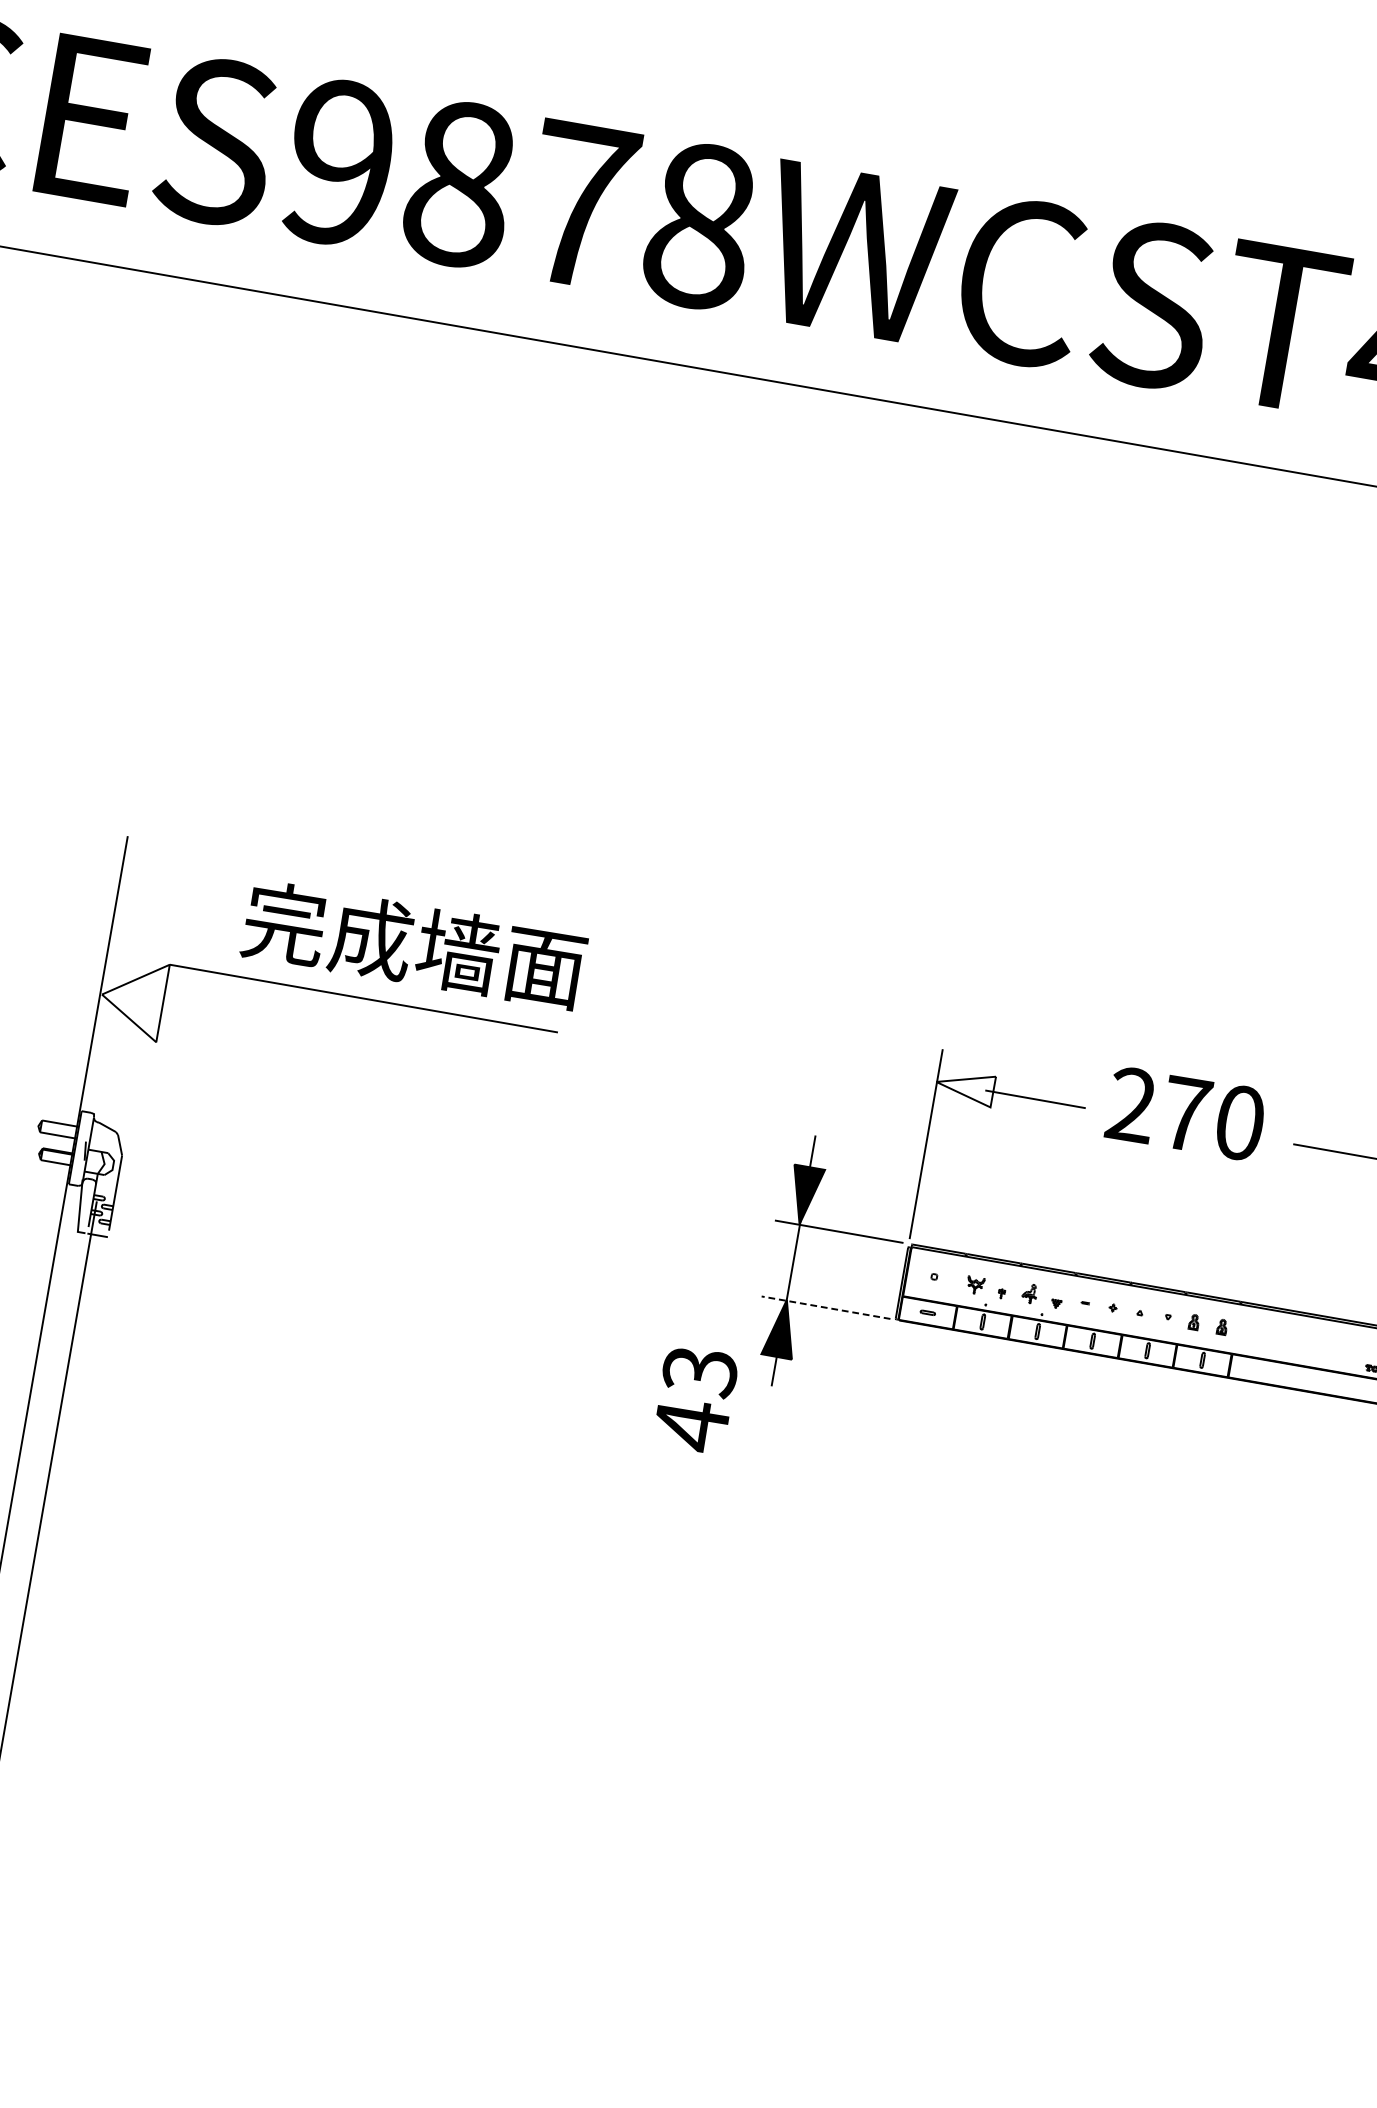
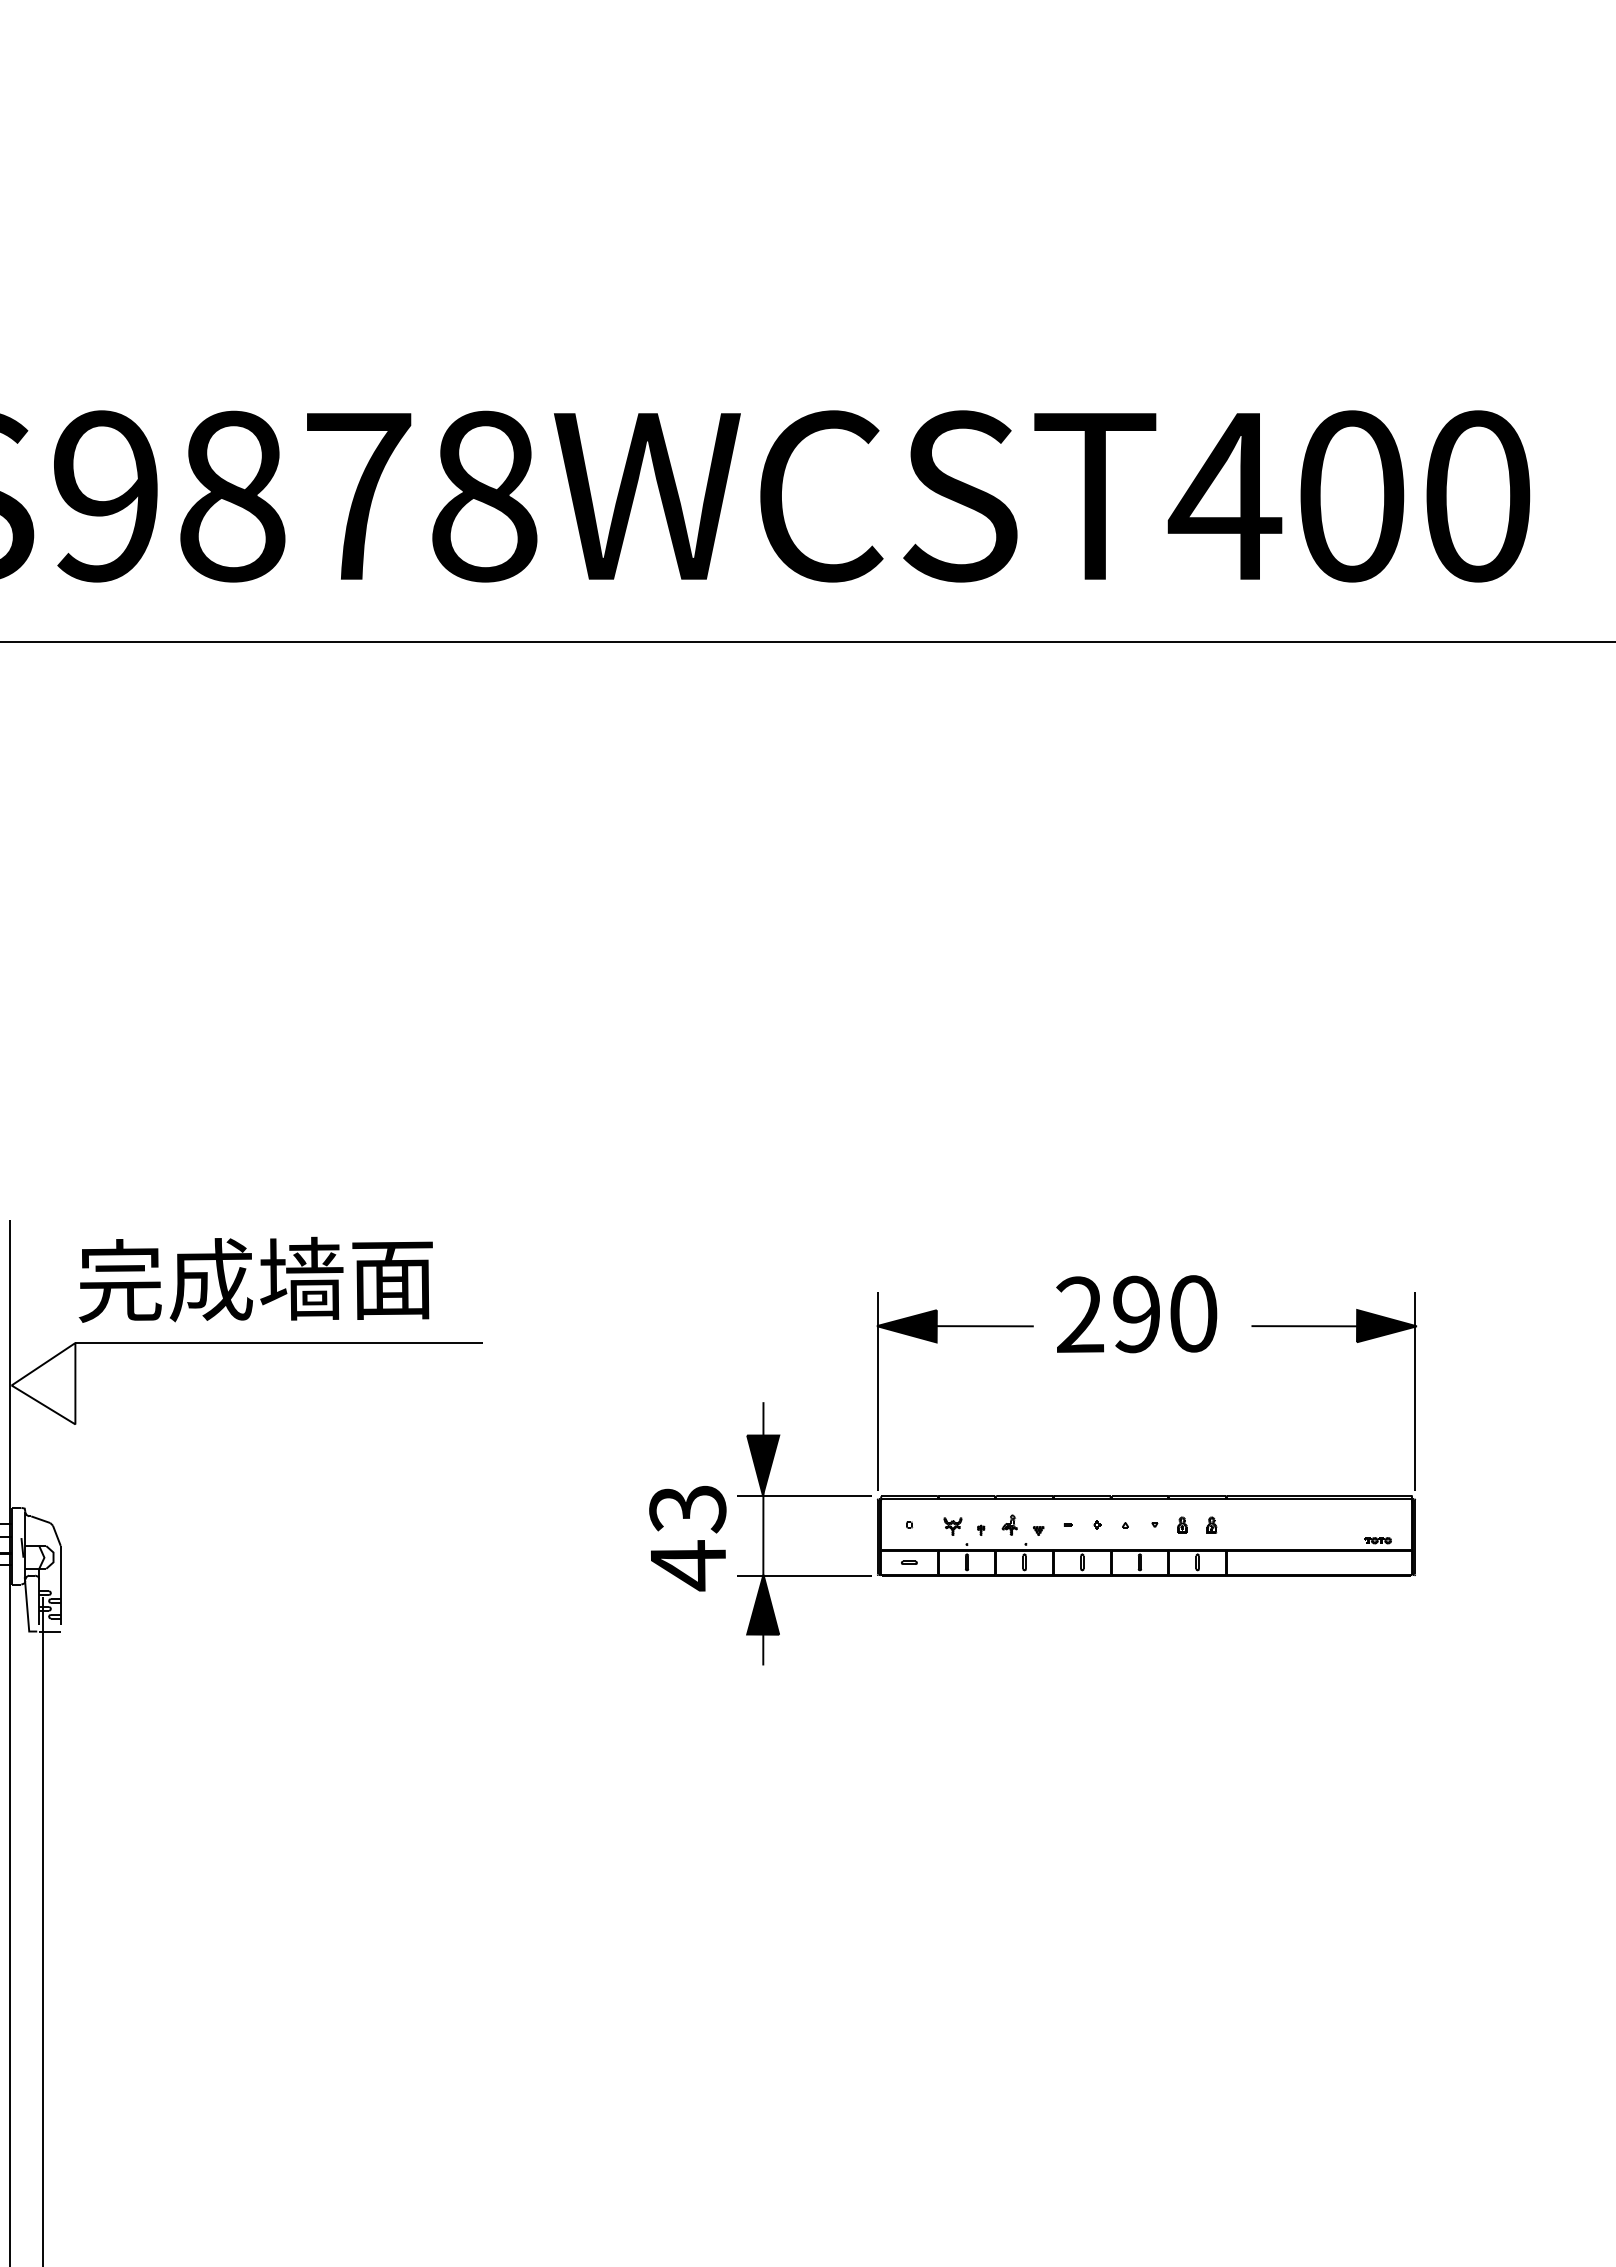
text: (413, 944) -> (255, 1279), moved
fill: (964, 1087) -> (906, 1326), added
text: (1185, 1113) -> (1136, 1314), 270 -> 290
line: (825, 1307) -> (804, 1575), dashed -> solid
text: (694, 1399) -> (687, 1538), moved

